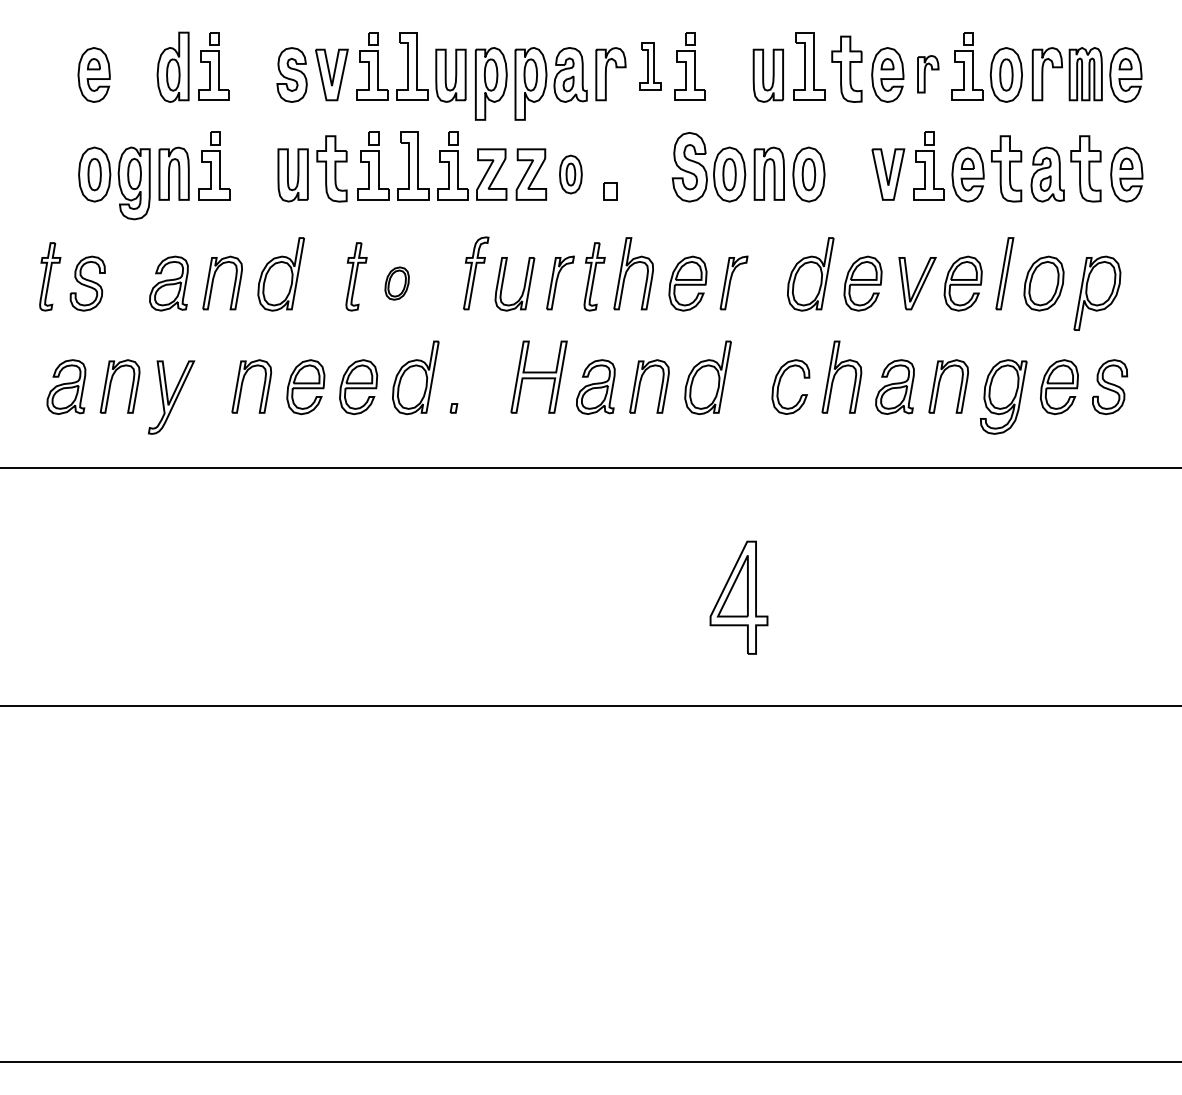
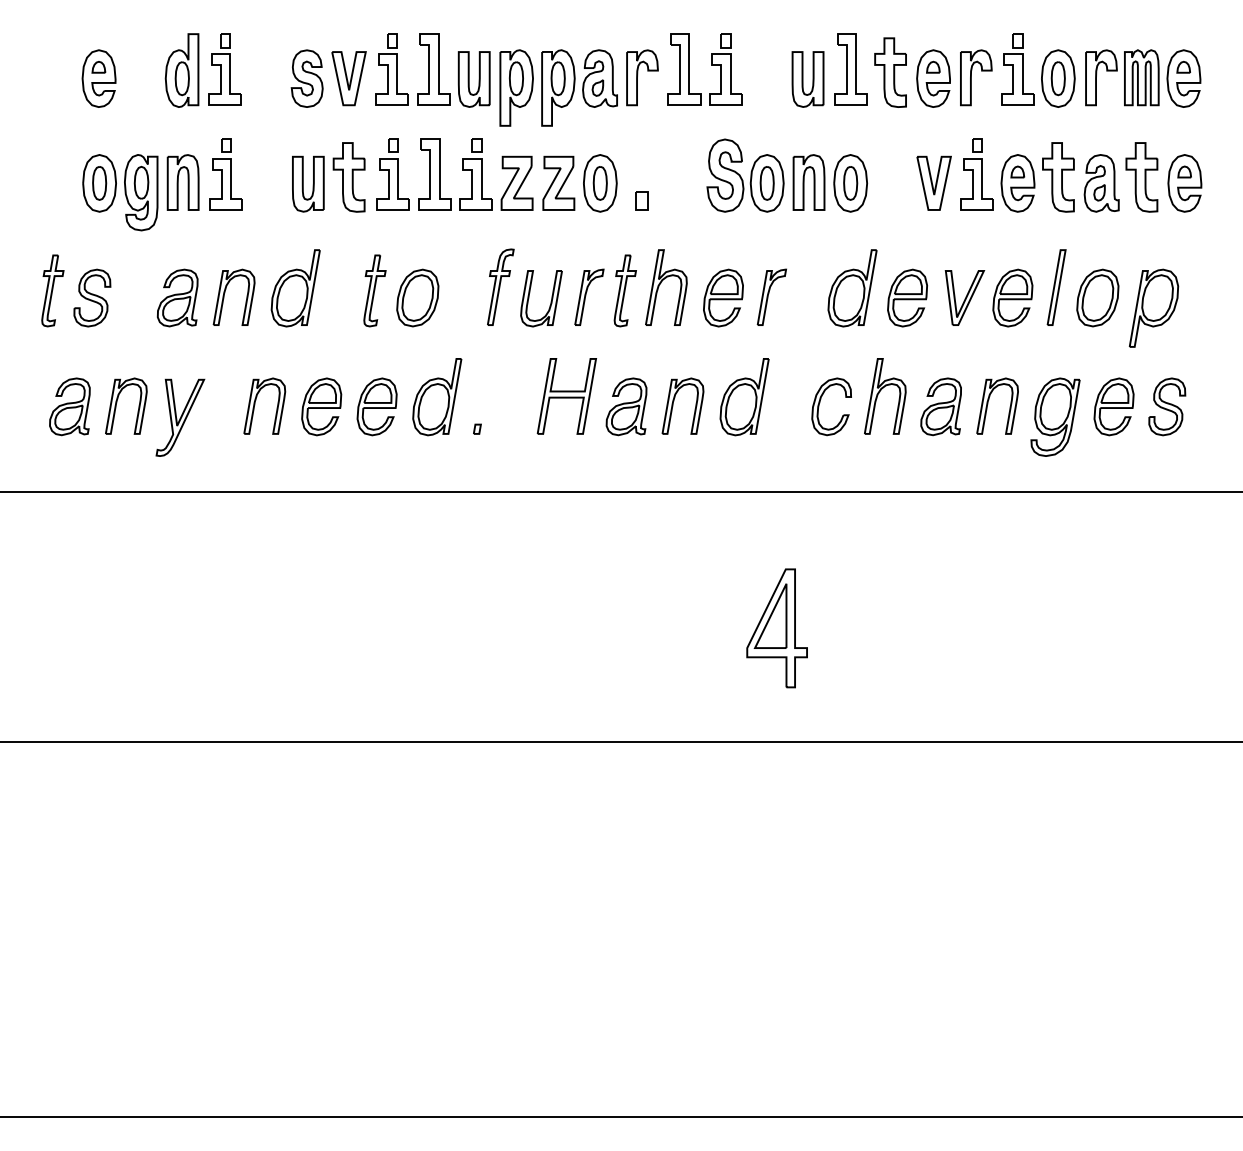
part: (650, 66) -> (684, 69), size x1.43
part: (927, 74) -> (975, 78), size x1.43
part: (570, 174) -> (599, 183), size x1.43
part: (396, 283) -> (416, 297), size x1.67

